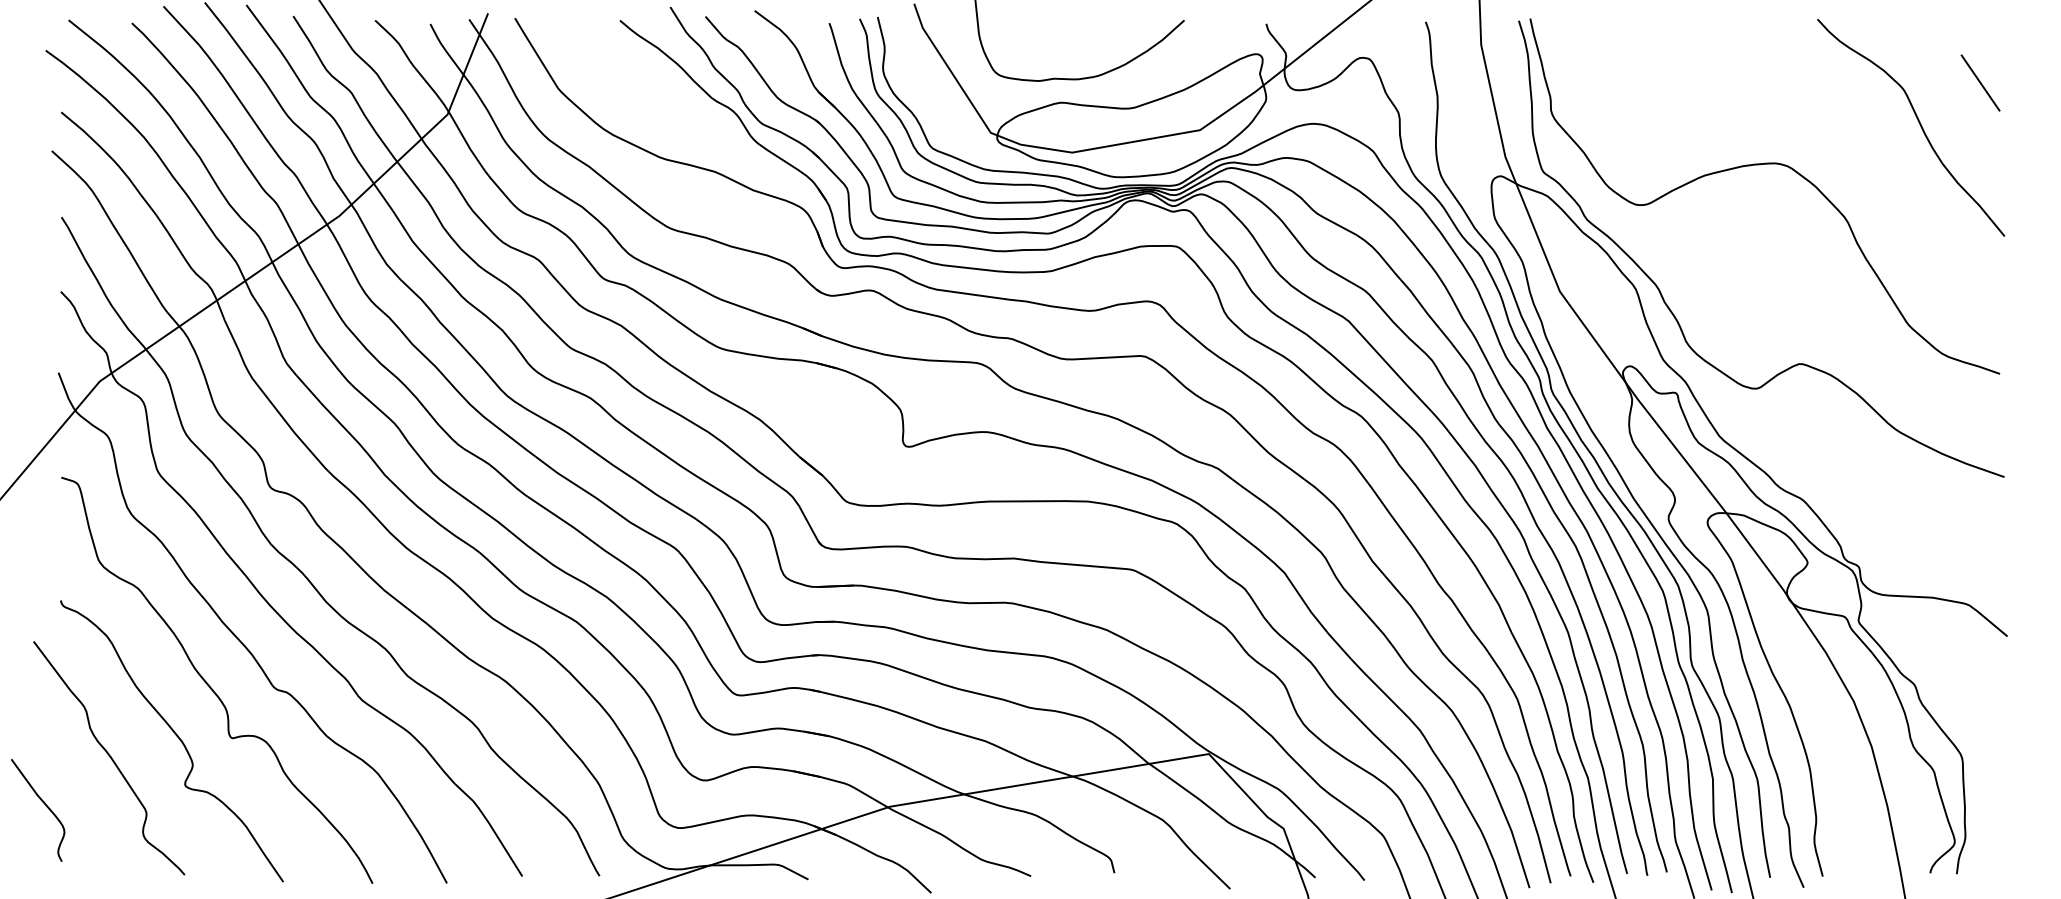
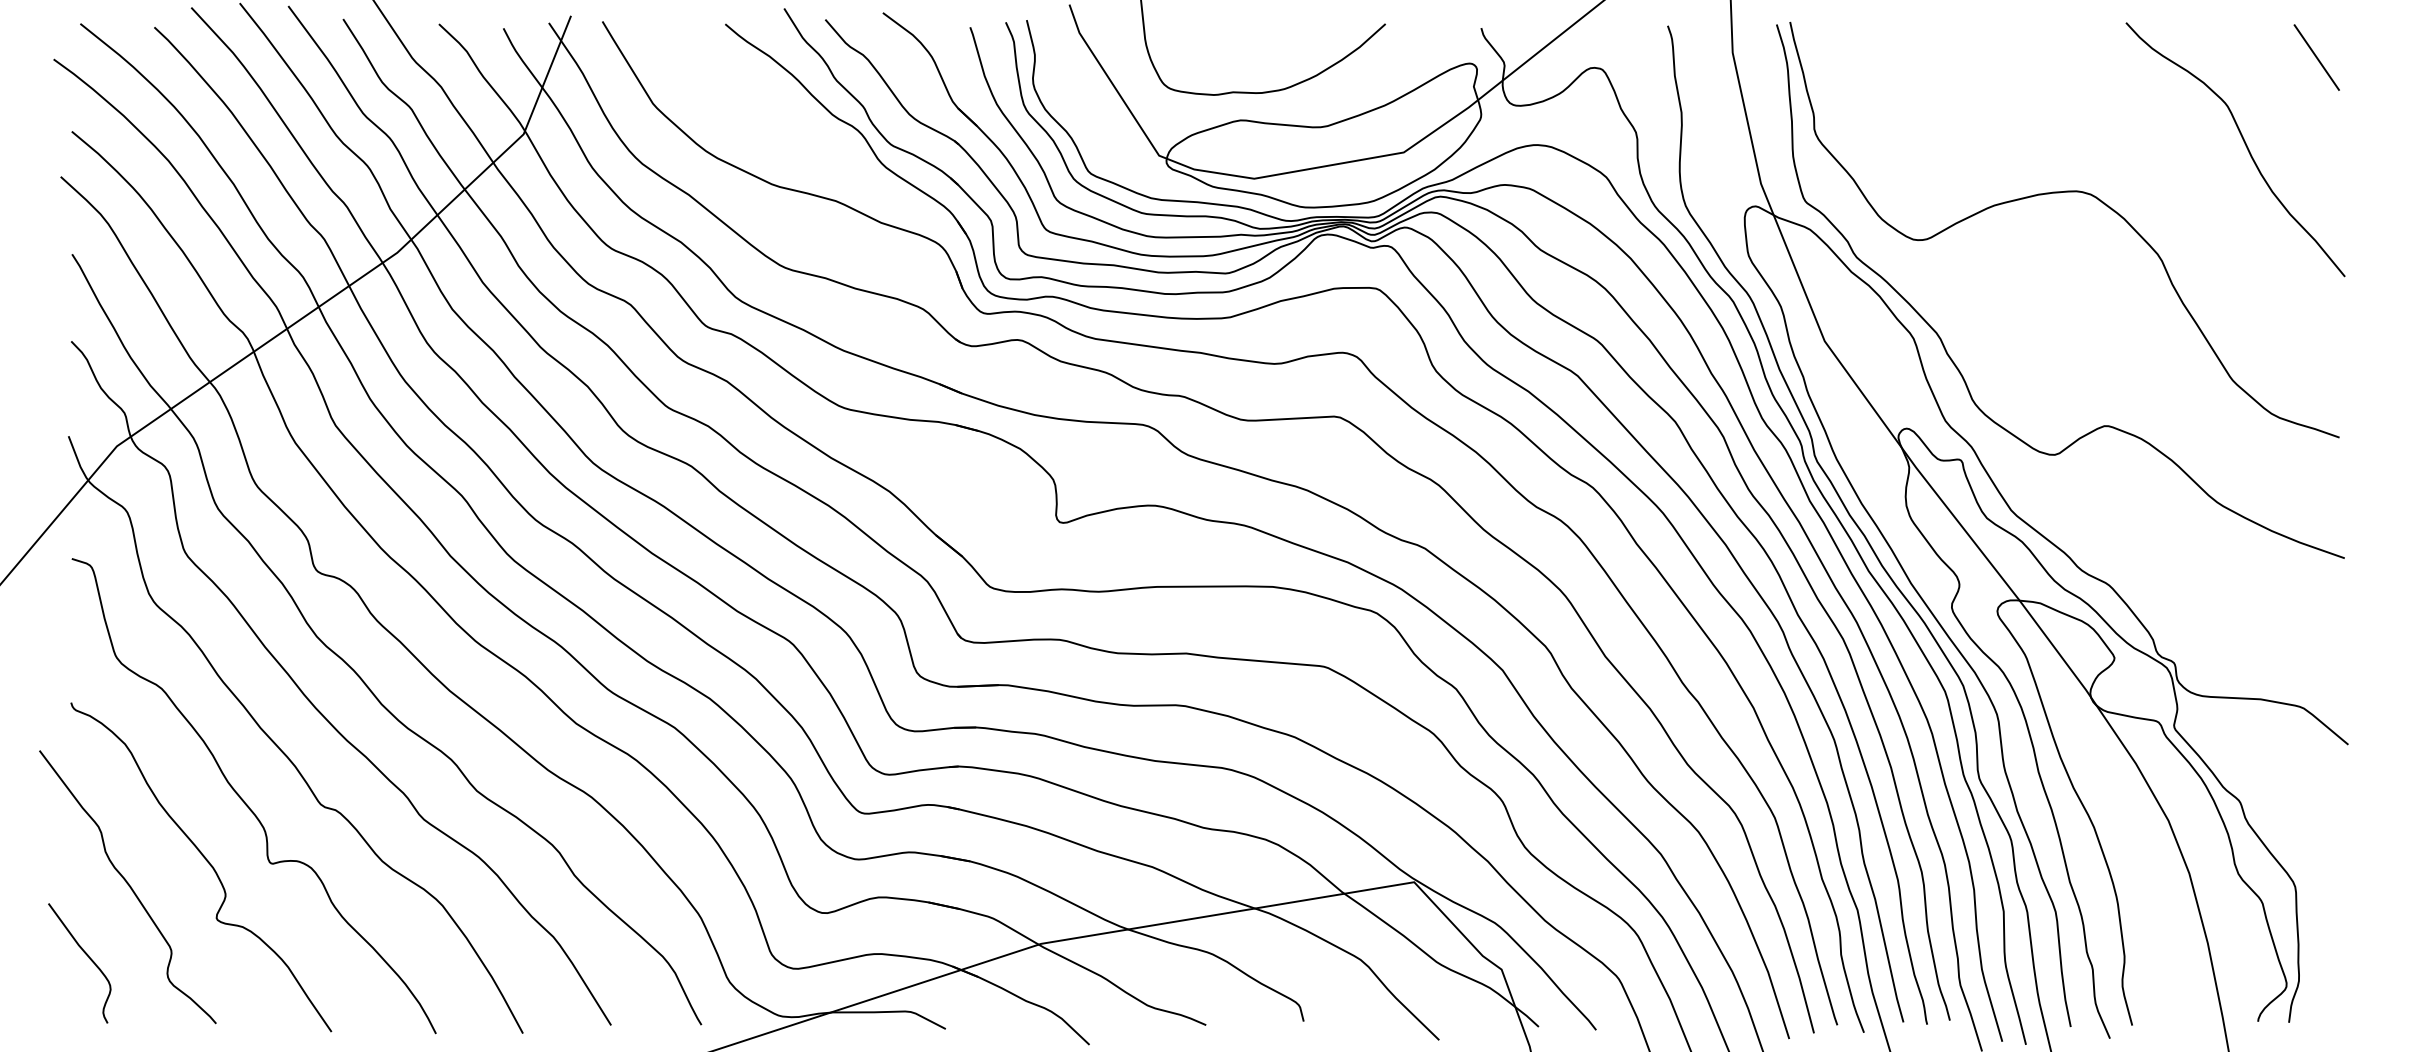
line: (1980, 82) -> (2316, 56), moved
curve: (44, 804) -> (87, 956), moved

